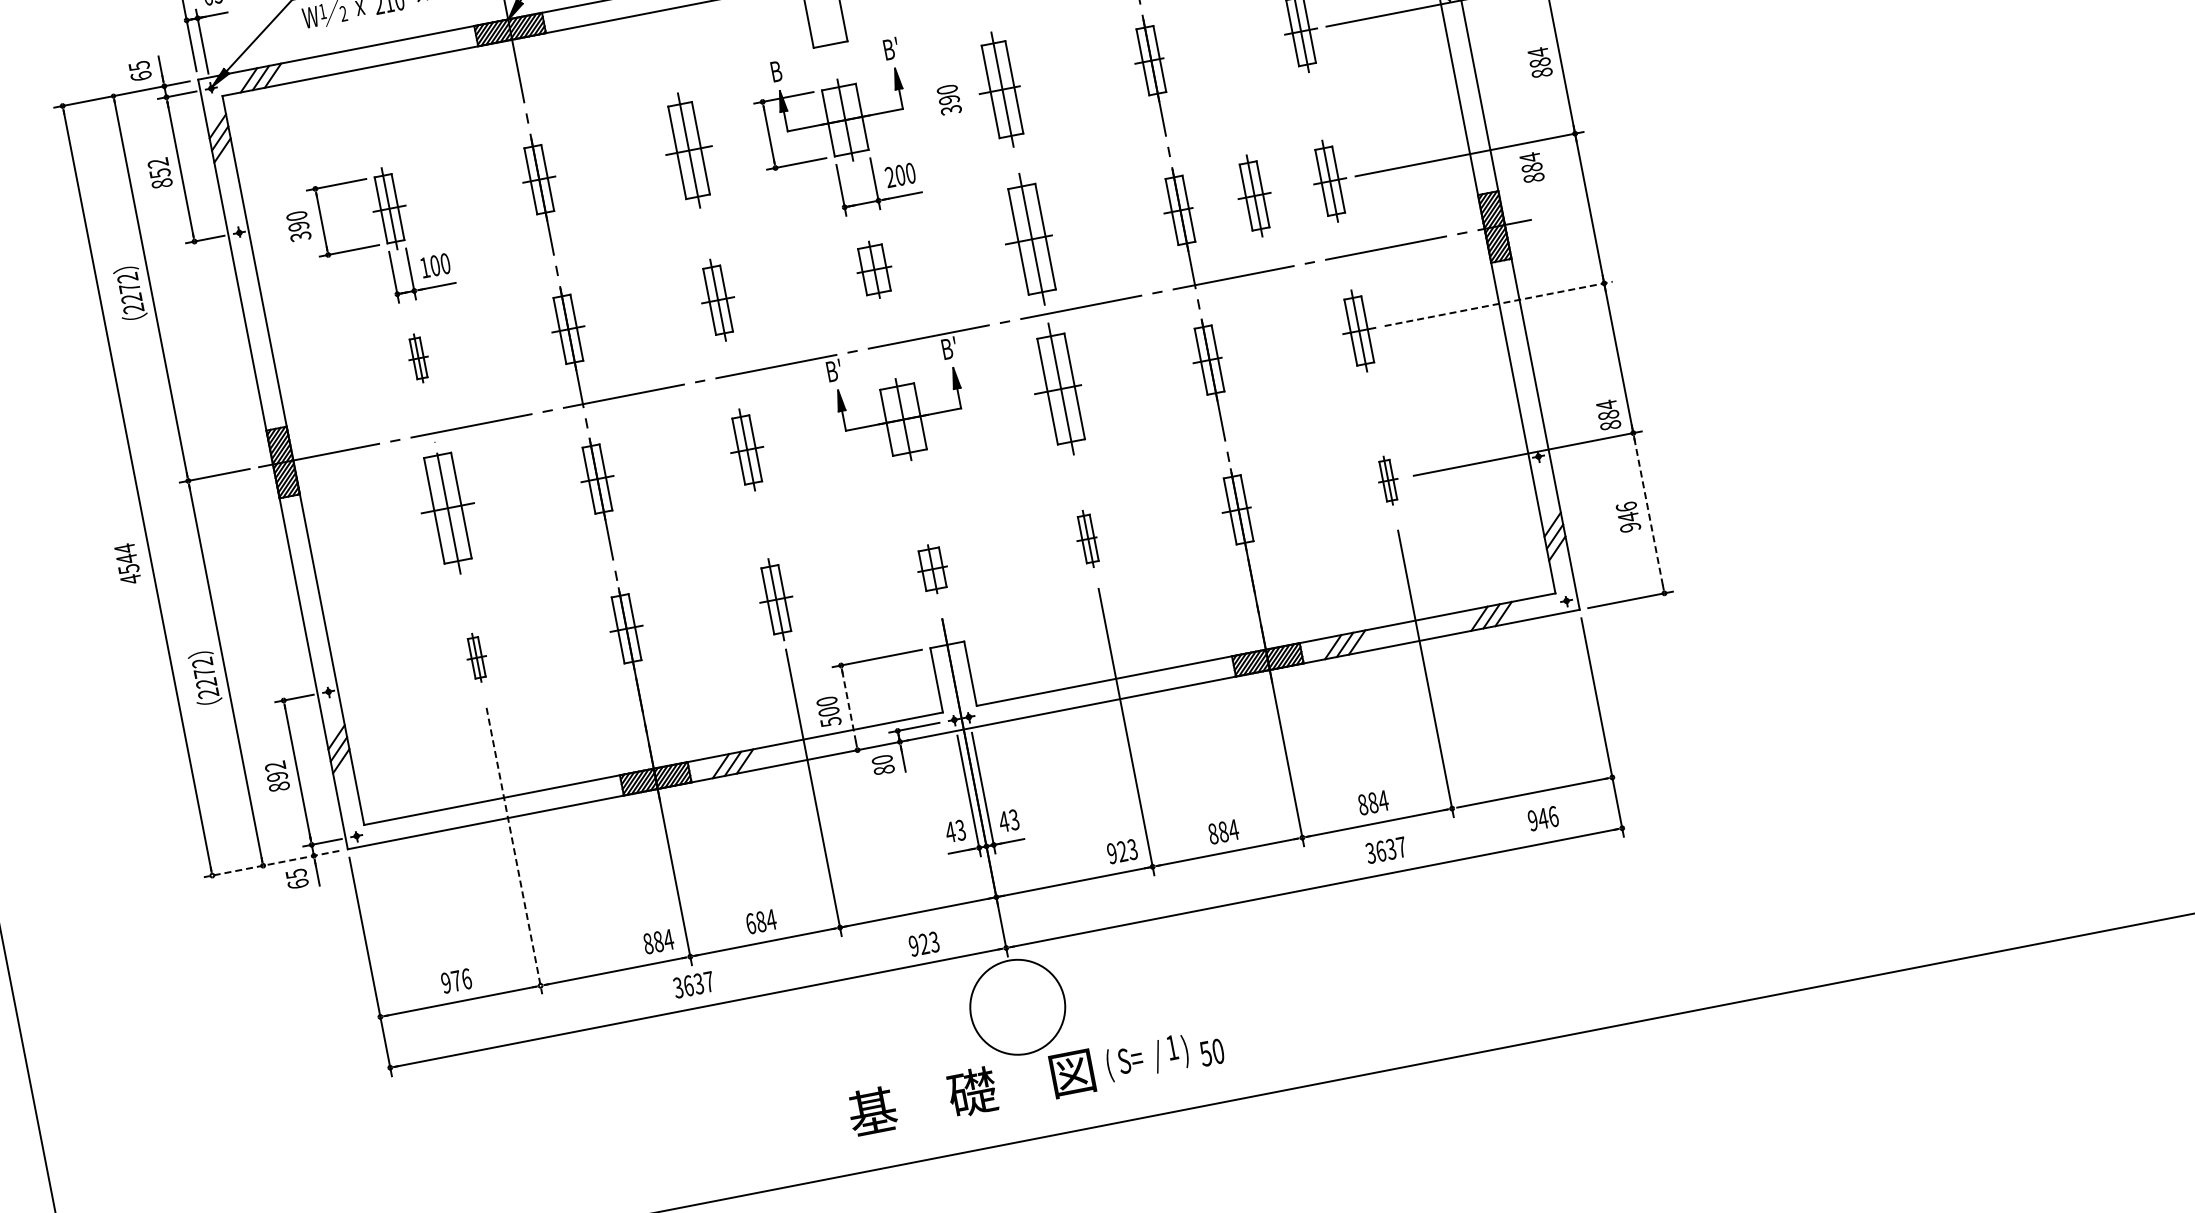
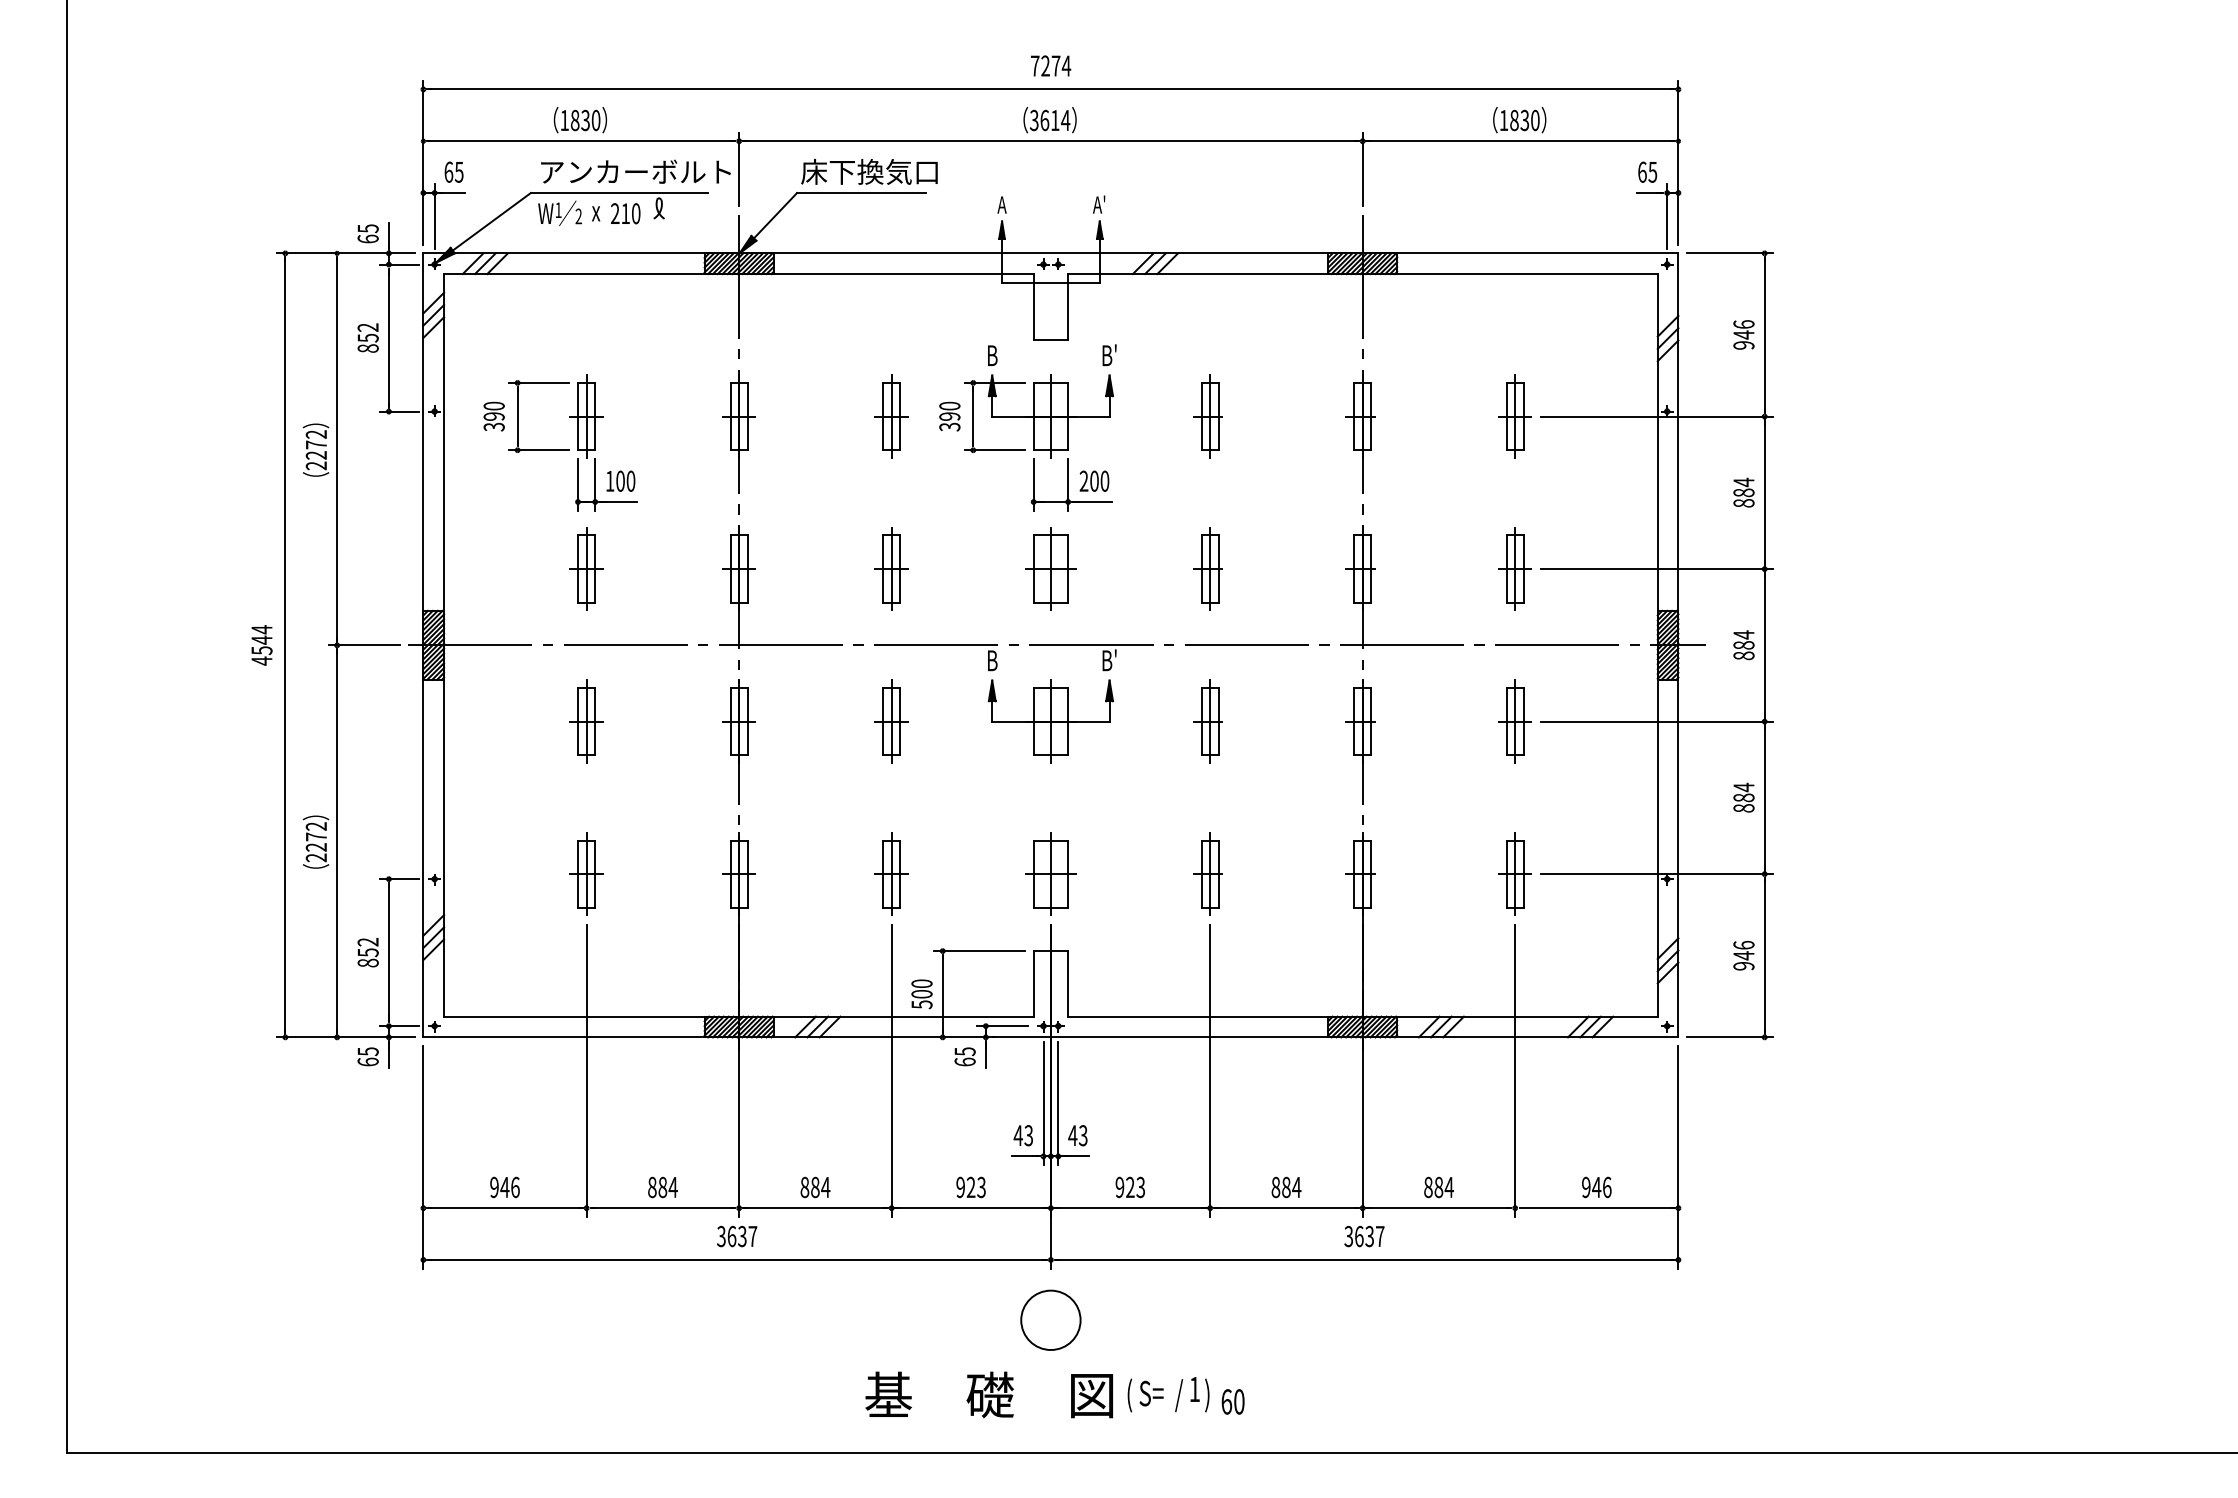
part: (999, 90) -> (1207, 416), size x0.71
text: (948, 99) -> (949, 416), moved
part: (688, 150) -> (891, 416), size x0.71
text: (1531, 167) -> (1743, 645), moved
part: (1253, 195) -> (1437, 568), removed
part: (1028, 239) -> (1207, 568), size x0.62
part: (873, 269) -> (1050, 568), size x1.43
line: (1498, 303) -> (1657, 721), dashed -> solid
part: (418, 357) -> (586, 568), size x1.67
text: (834, 370) -> (992, 660), B' -> B
part: (1057, 389) -> (1207, 721), size x0.62
text: (1608, 414) -> (1743, 797), moved
part: (1387, 480) -> (1514, 873), size x1.67
part: (447, 508) -> (586, 721), size x0.62
line: (1648, 513) -> (1764, 956), dashed -> solid
part: (1086, 538) -> (1207, 873), size x1.43
text: (127, 564) -> (261, 645), moved
part: (932, 568) -> (1050, 873), size x1.67
part: (476, 657) -> (586, 873), size x1.67
line: (849, 708) -> (942, 994), dashed -> solid
text: (882, 764) -> (964, 1056), 80 -> 65
text: (276, 776) -> (367, 952), 892 -> 852
text: (1543, 818) -> (1596, 1187), moved
line: (514, 850) -> (586, 1070), dashed -> solid
text: (1386, 850) -> (1364, 1236), moved
text: (1121, 851) -> (1129, 1187), moved
line: (271, 864) -> (345, 1037), dashed -> solid
text: (750, 922) -> (804, 1186), 684 -> 884
text: (658, 941) -> (662, 1187), moved
text: (923, 944) -> (970, 1187), moved
text: (456, 981) -> (504, 1187), 976 -> 946
circle: (1017, 1006) -> (1050, 1319), size x0.62
text: (1205, 1053) -> (1226, 1401), 50 -> 60

